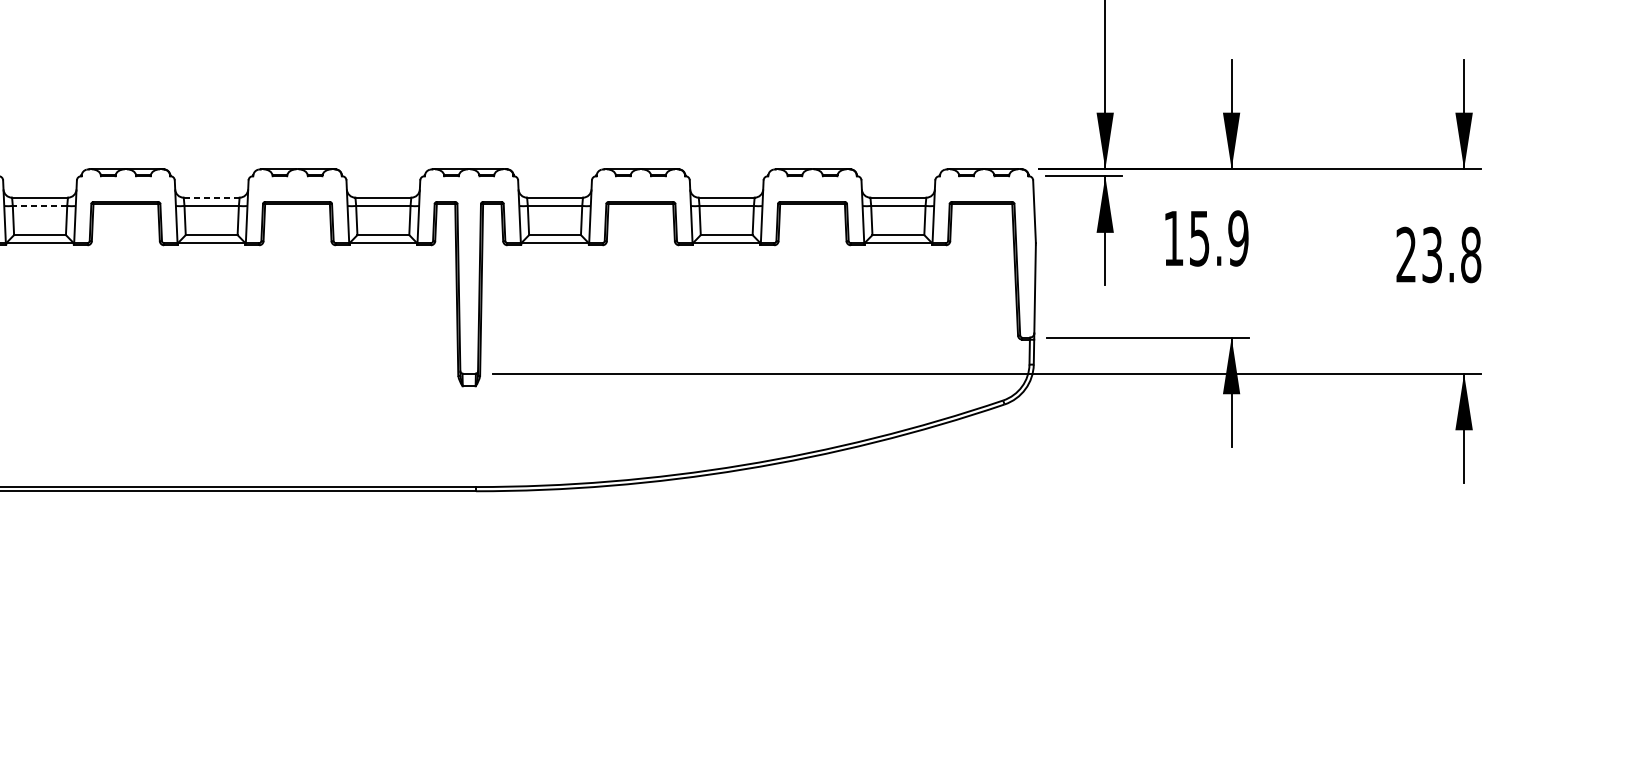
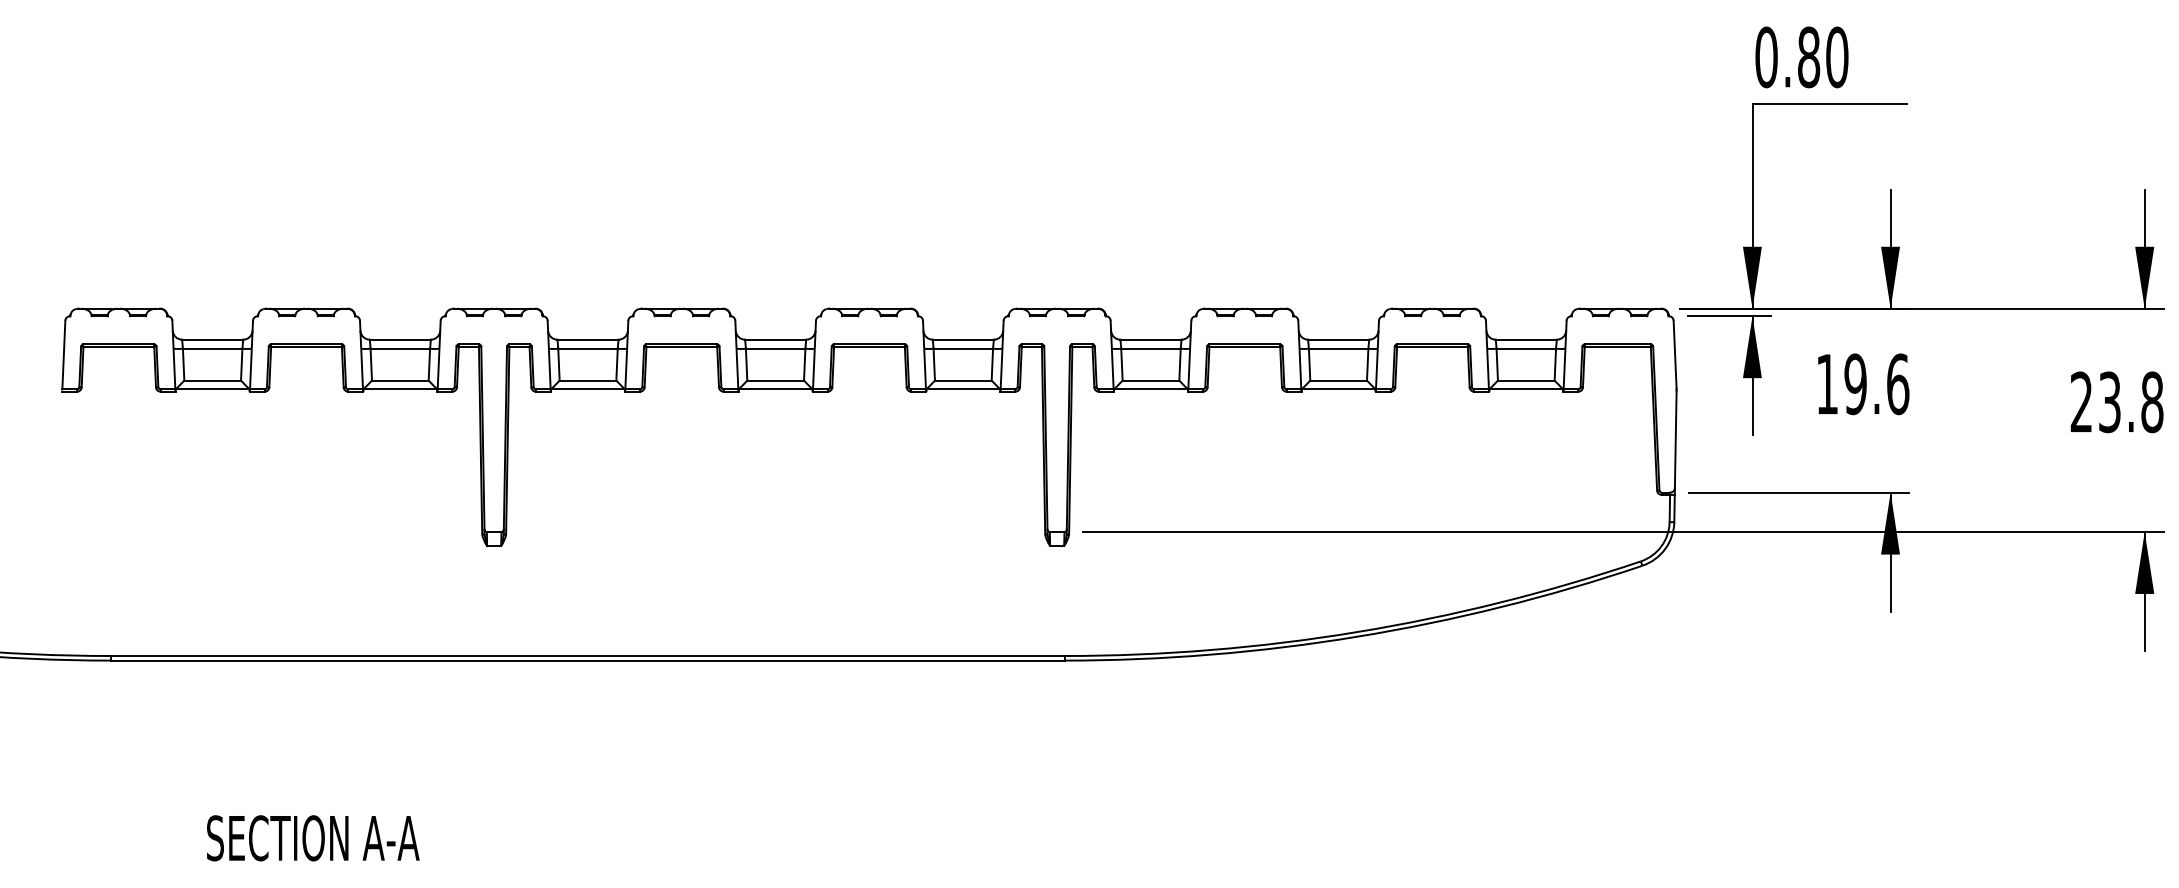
line: (211, 197) -> (775, 339), dashed -> solid
line: (40, 205) -> (588, 348), dashed -> solid
text: (1218, 238) -> (1876, 384), 15.9 -> 19.6

